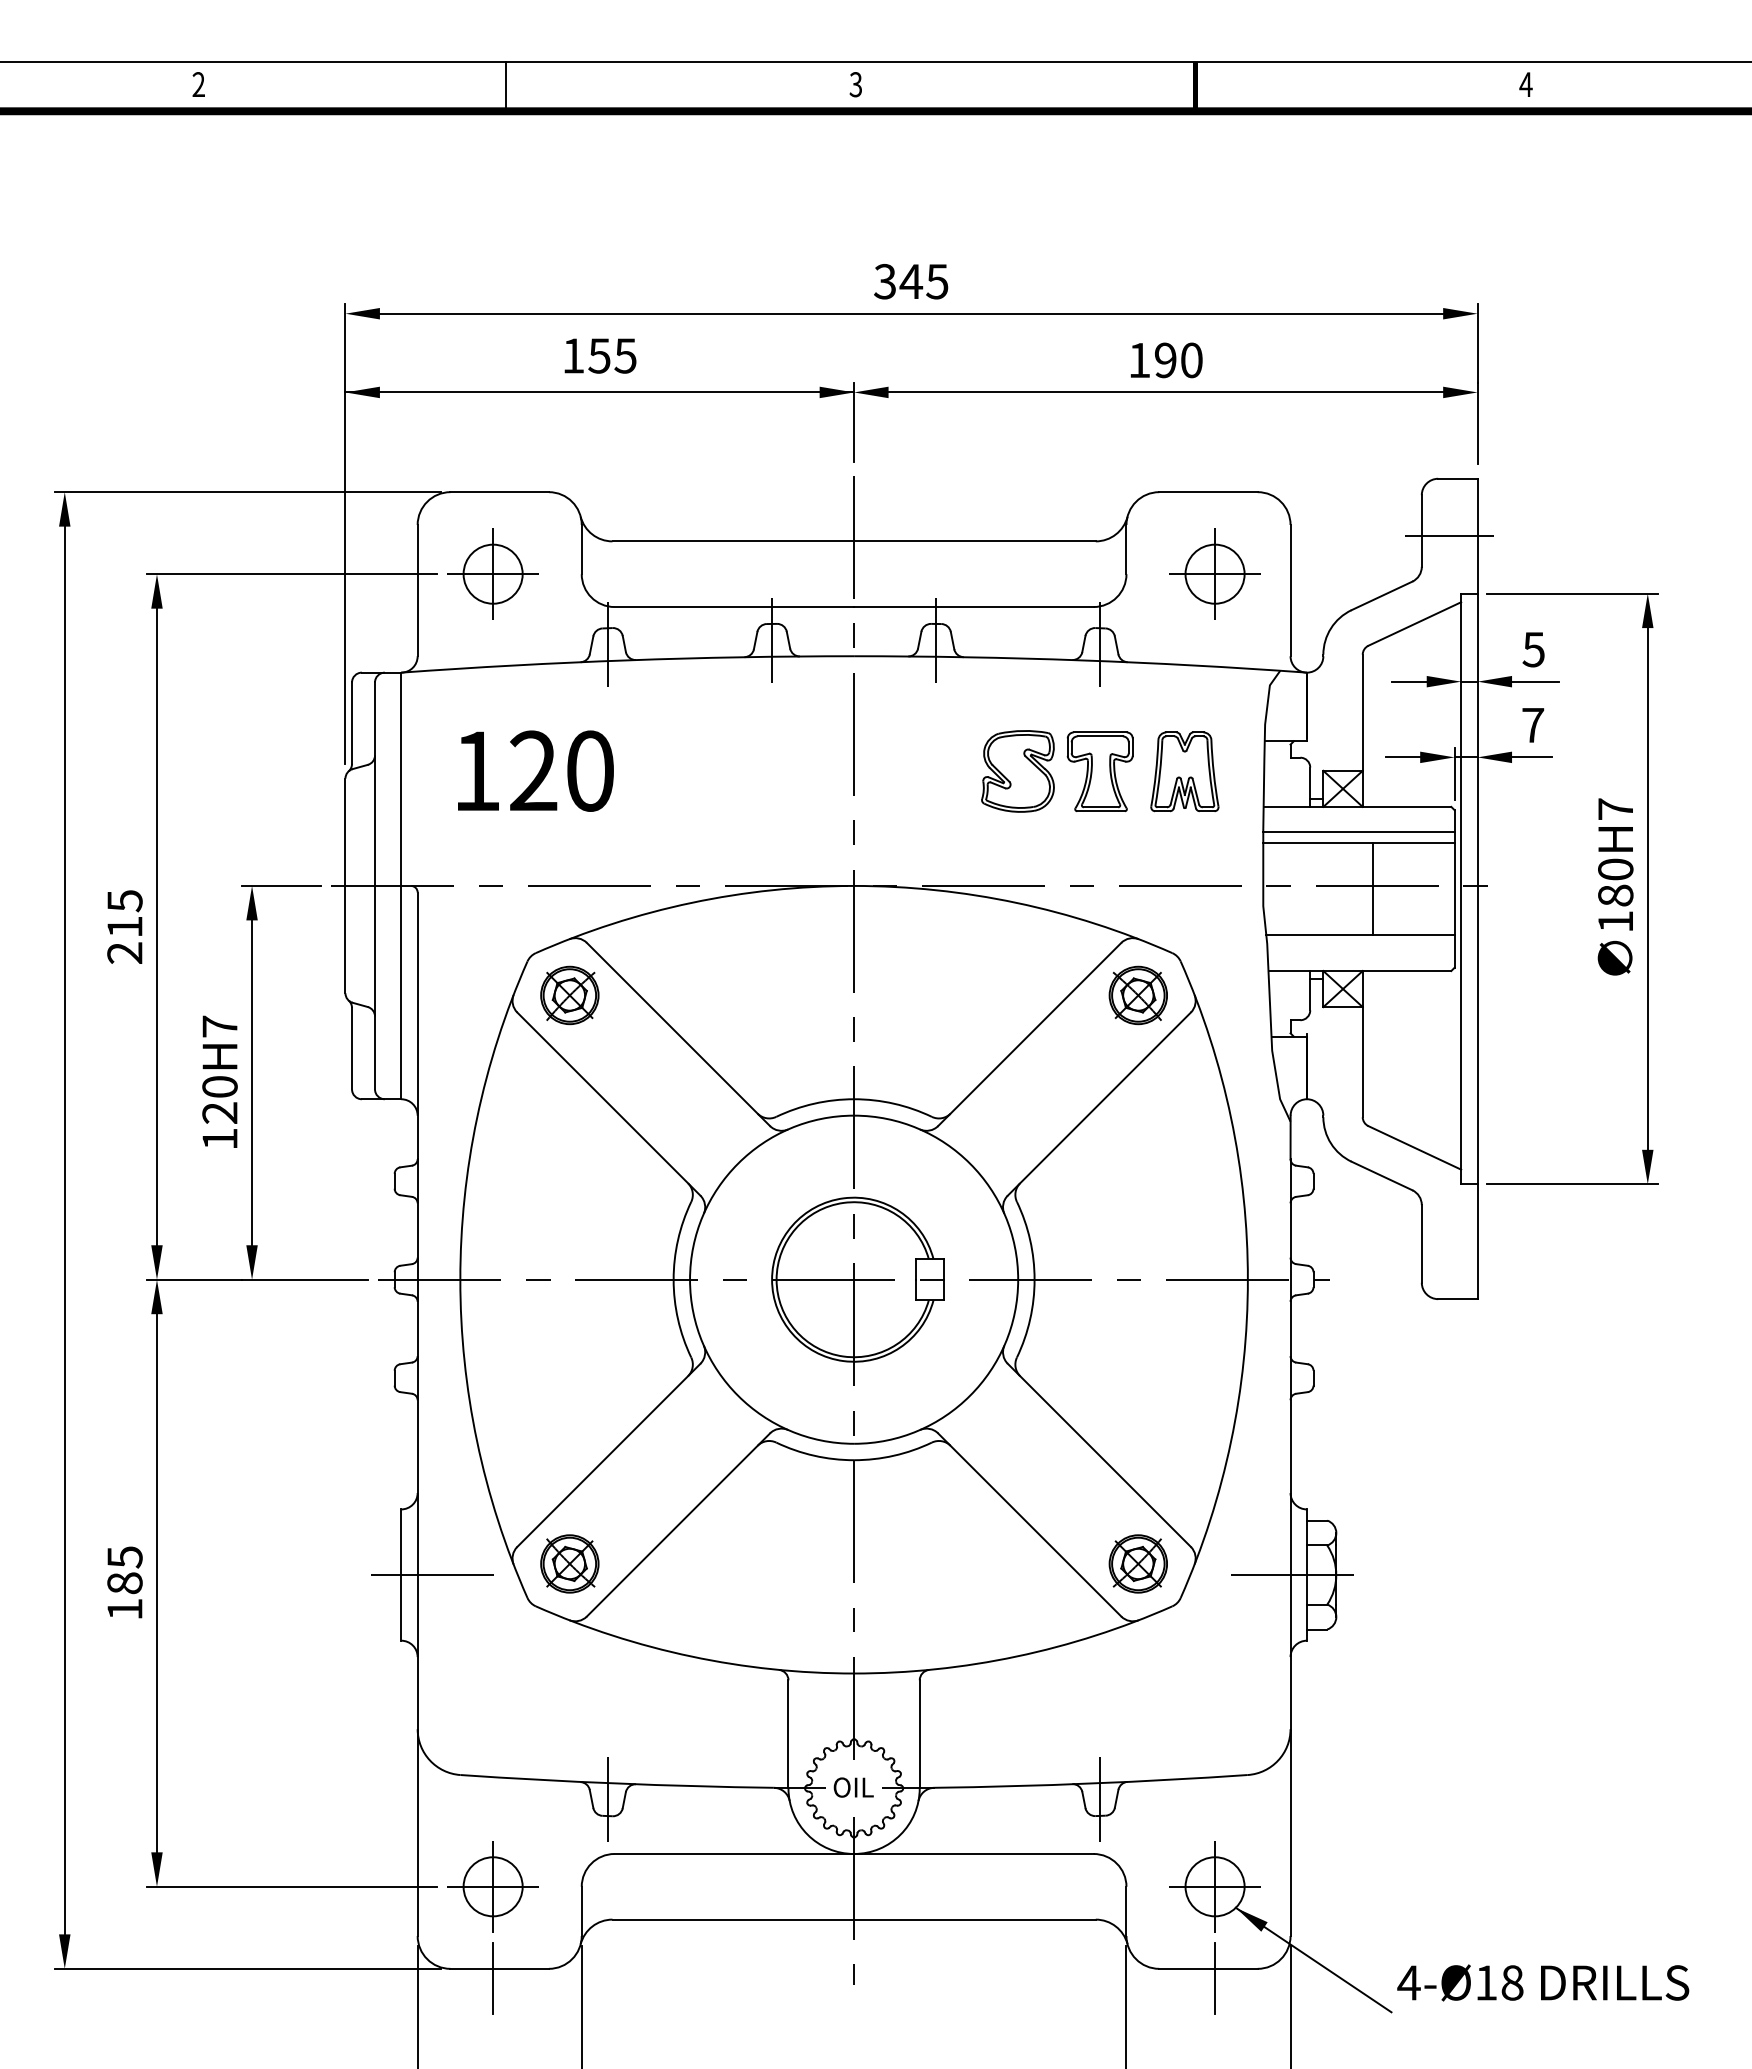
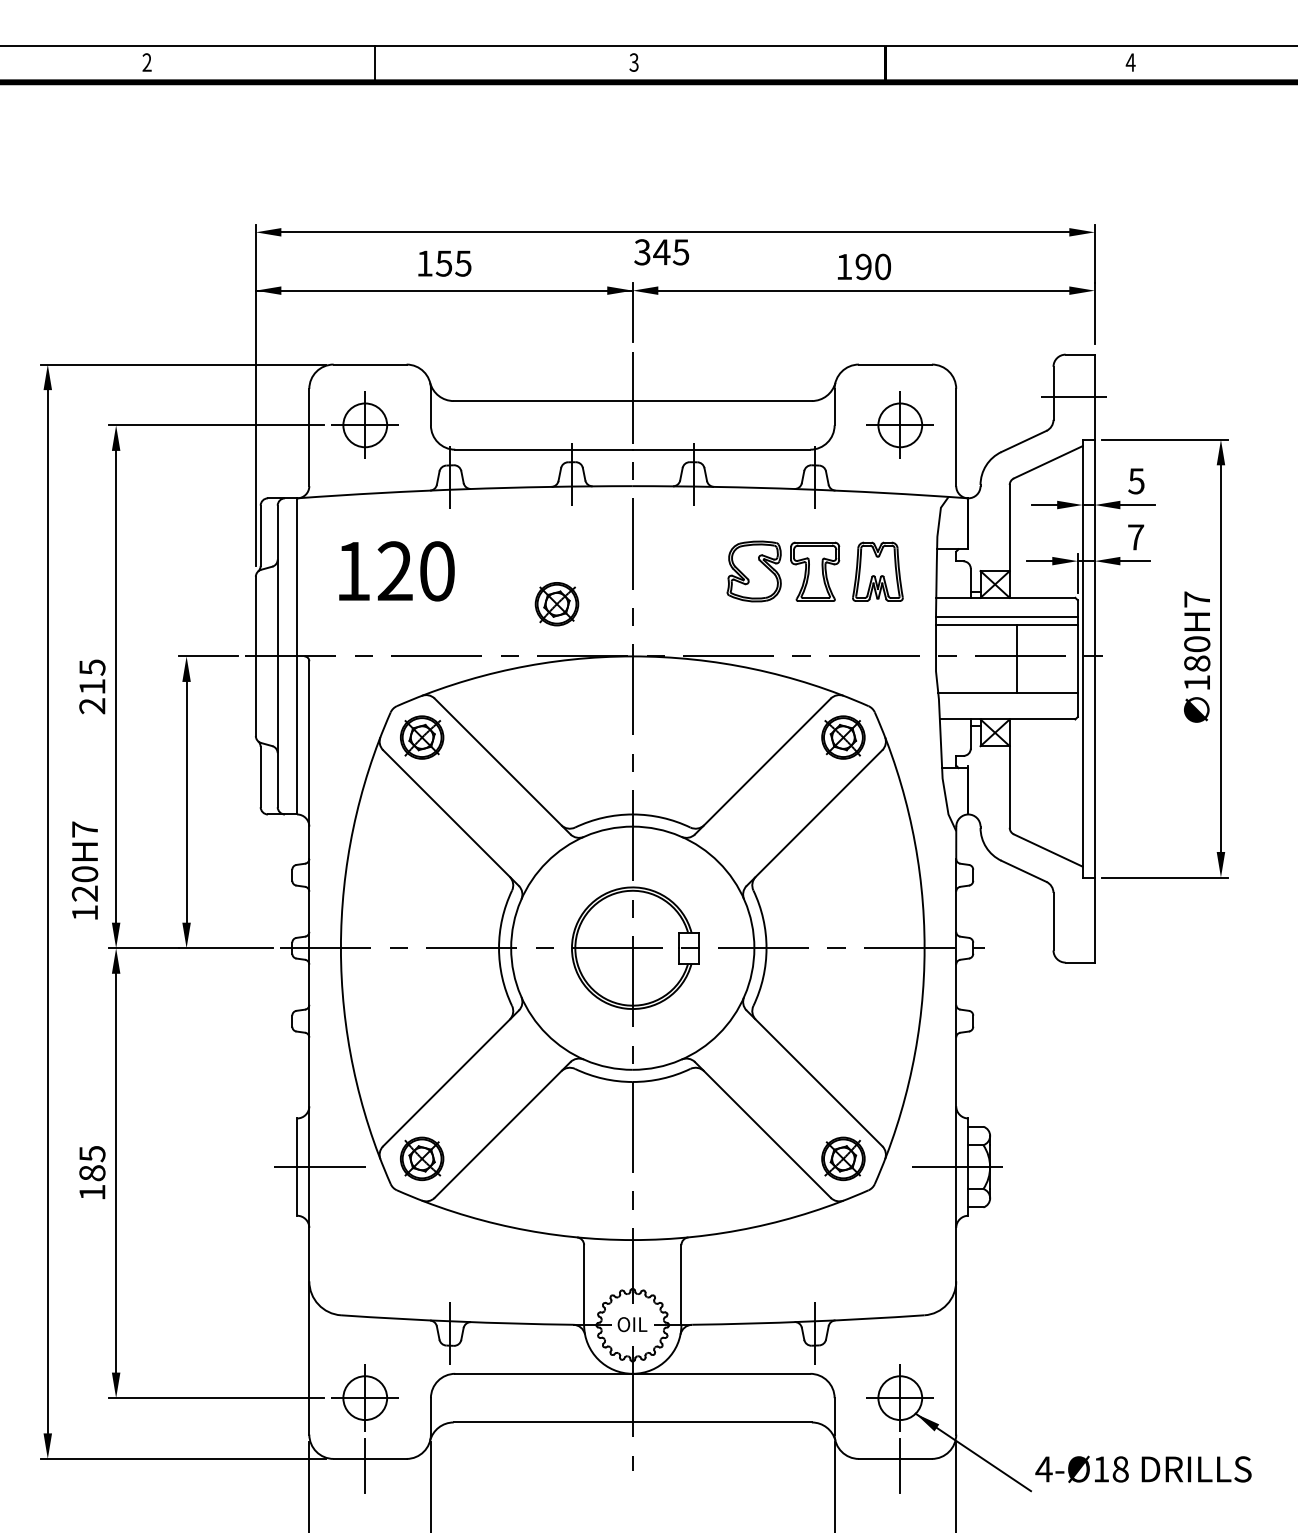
text: (911, 281) -> (661, 252), moved
part: (751, 815) -> (556, 604), added
text: (219, 1081) -> (84, 870), moved

